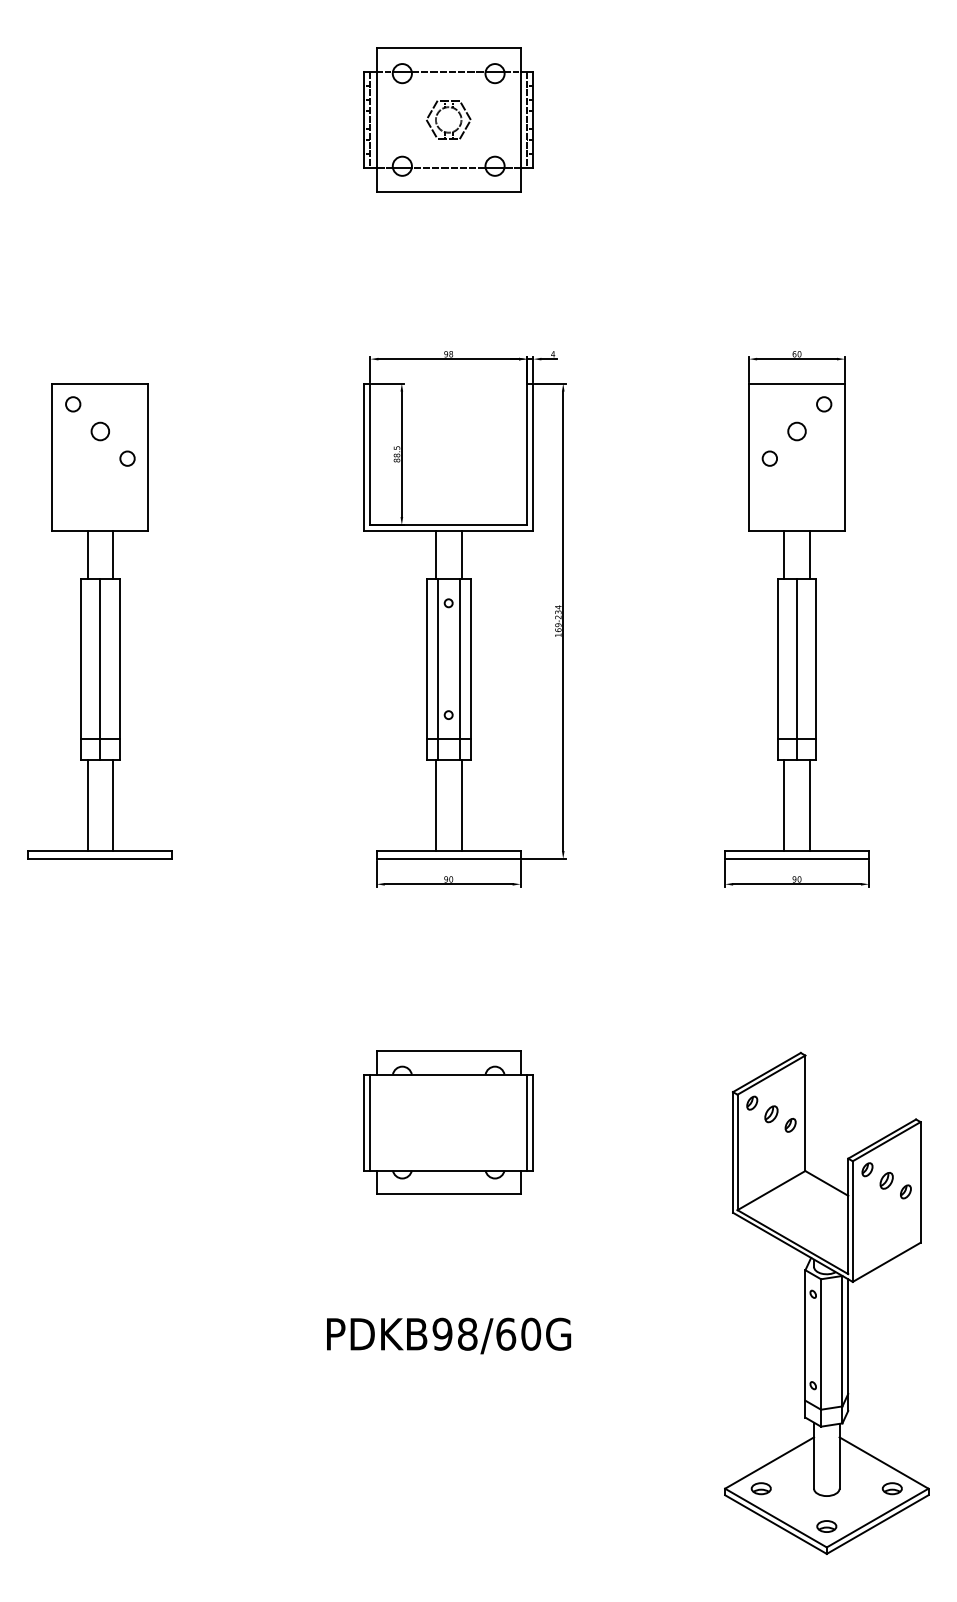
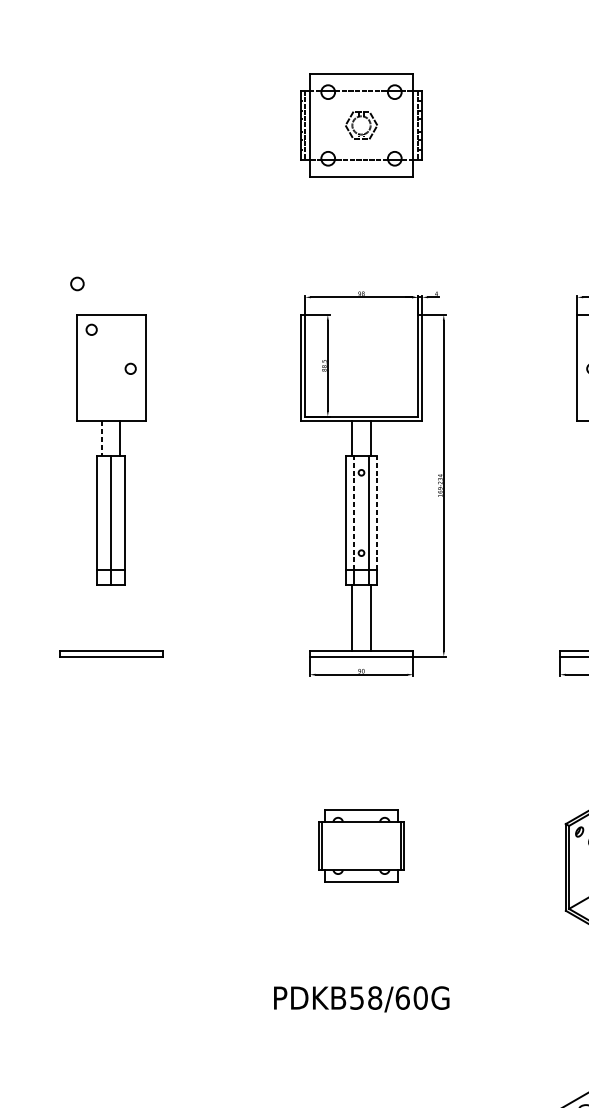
circle: (99, 431) -> (76, 283), moved
line: (87, 555) -> (101, 438), solid -> dashed
line: (437, 659) -> (353, 513), solid -> dashed
line: (470, 659) -> (377, 513), solid -> dashed
line: (87, 804) -> (101, 617), removed
line: (113, 804) -> (120, 617), removed
part: (448, 1122) -> (361, 845), size x0.7
text: (442, 1333) -> (357, 997), PDKB98/60G -> PDKB58/60G

